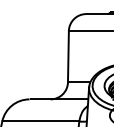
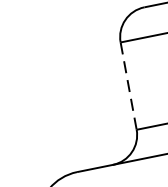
line: (68, 56) -> (128, 85), solid -> dashed

